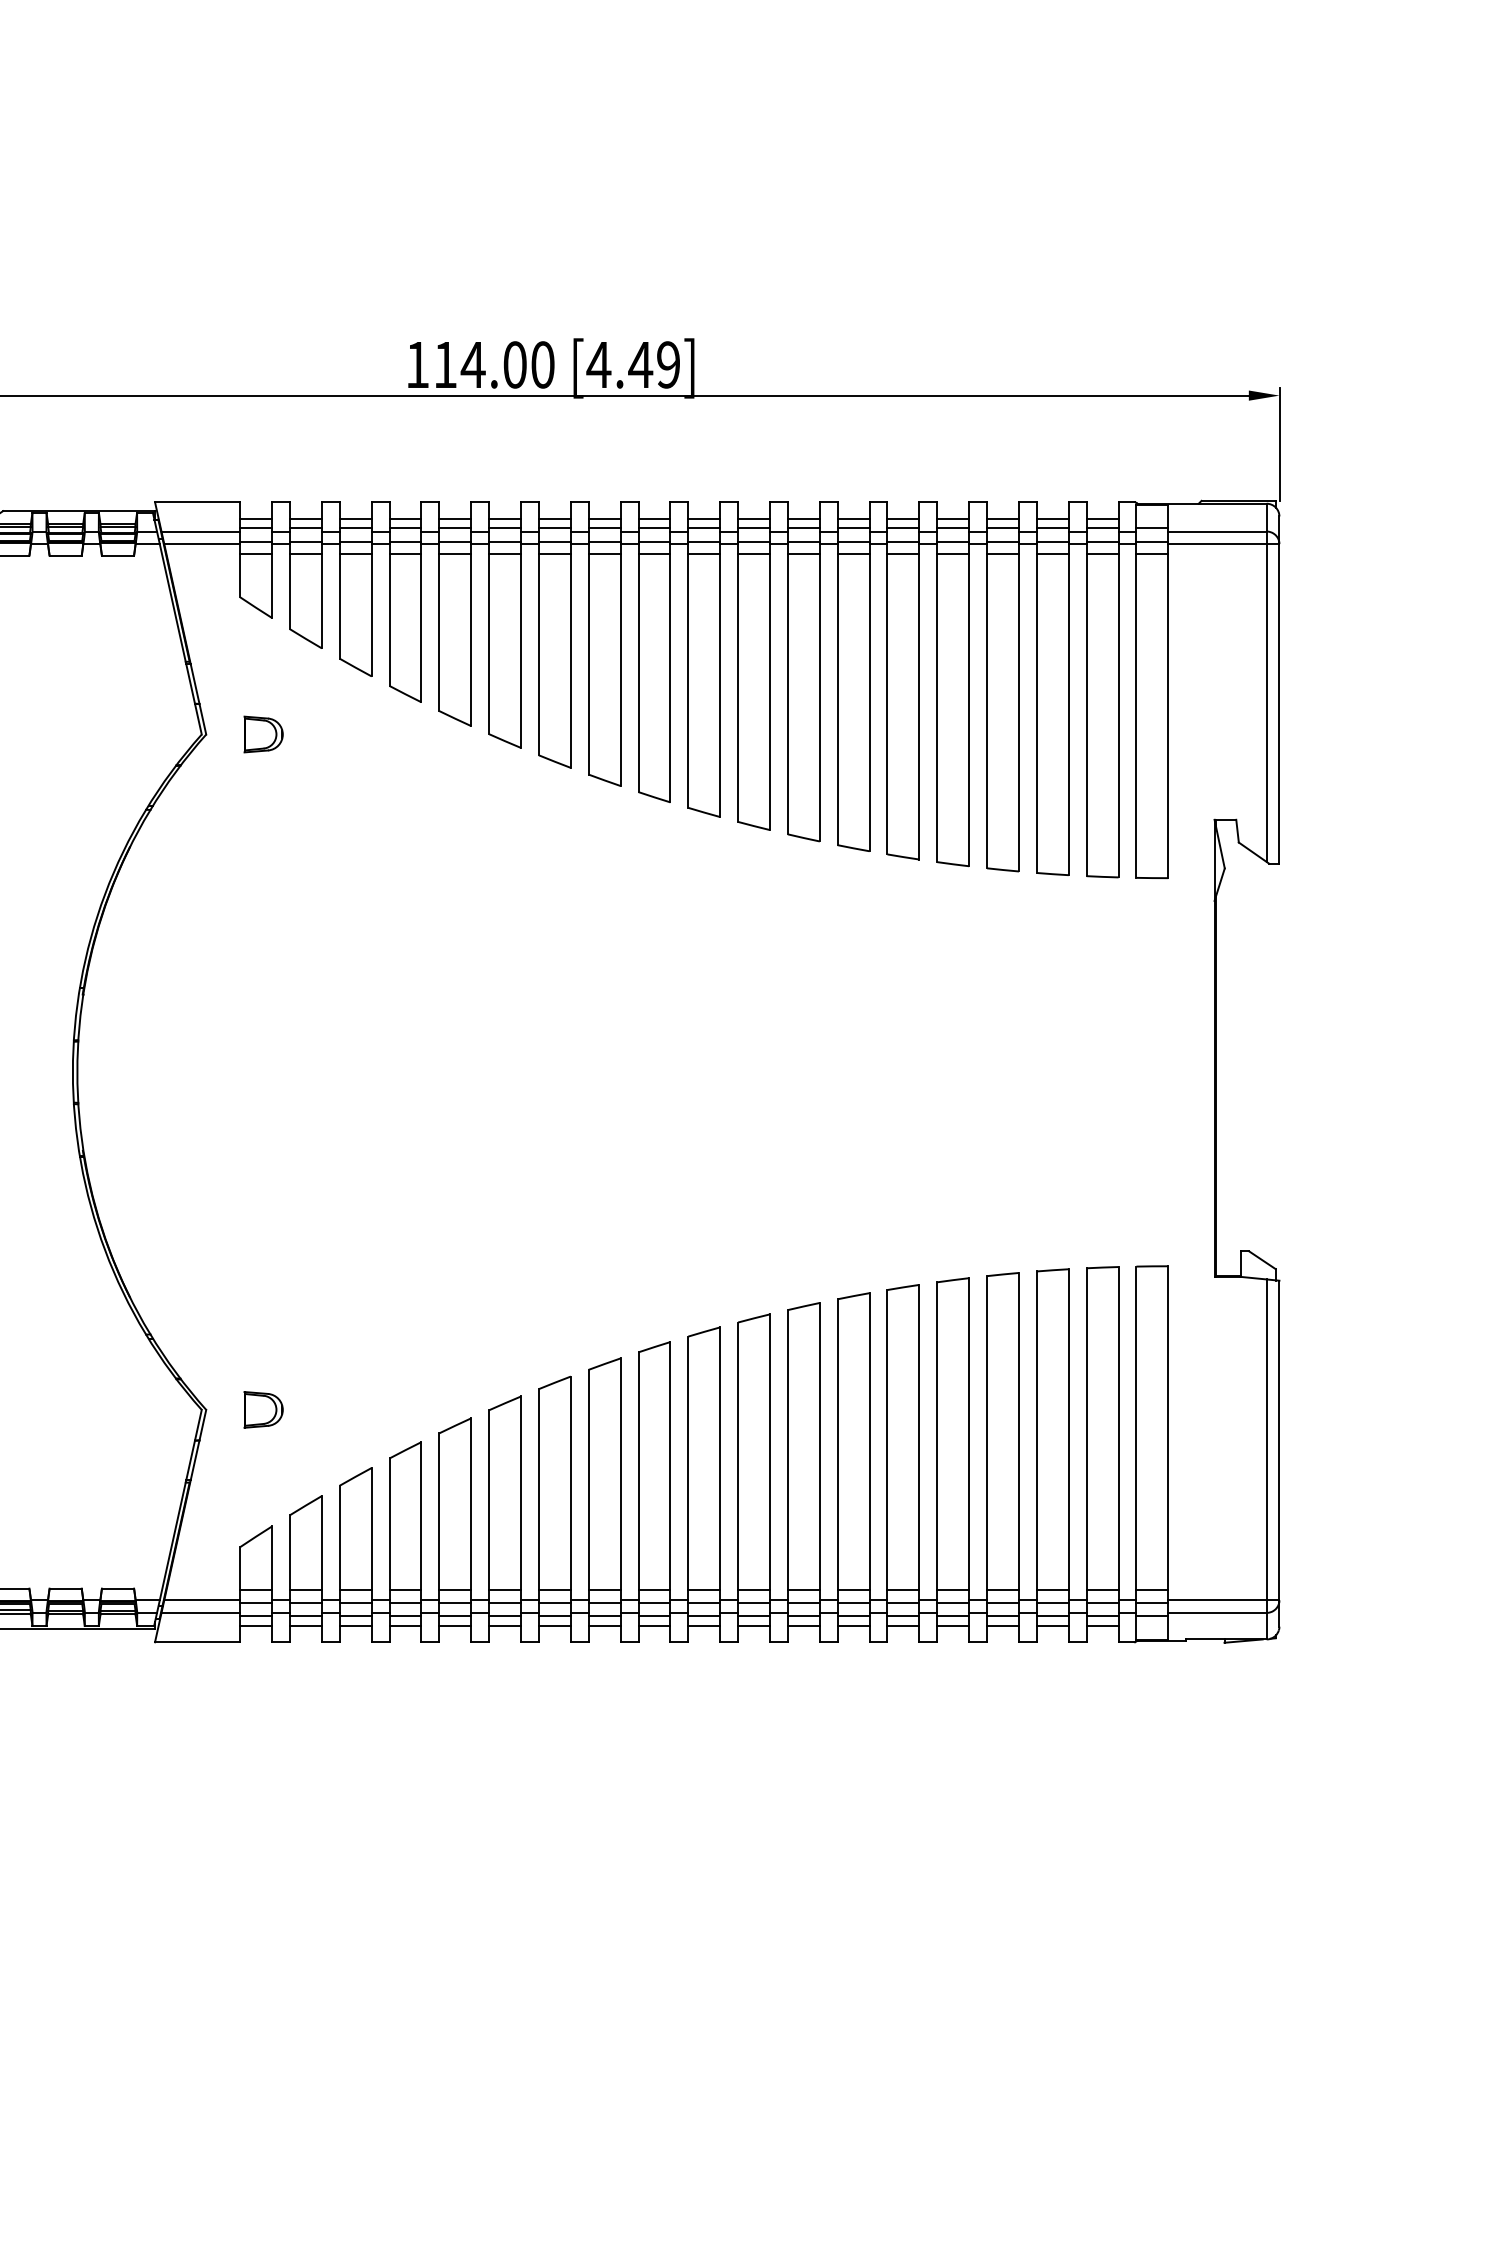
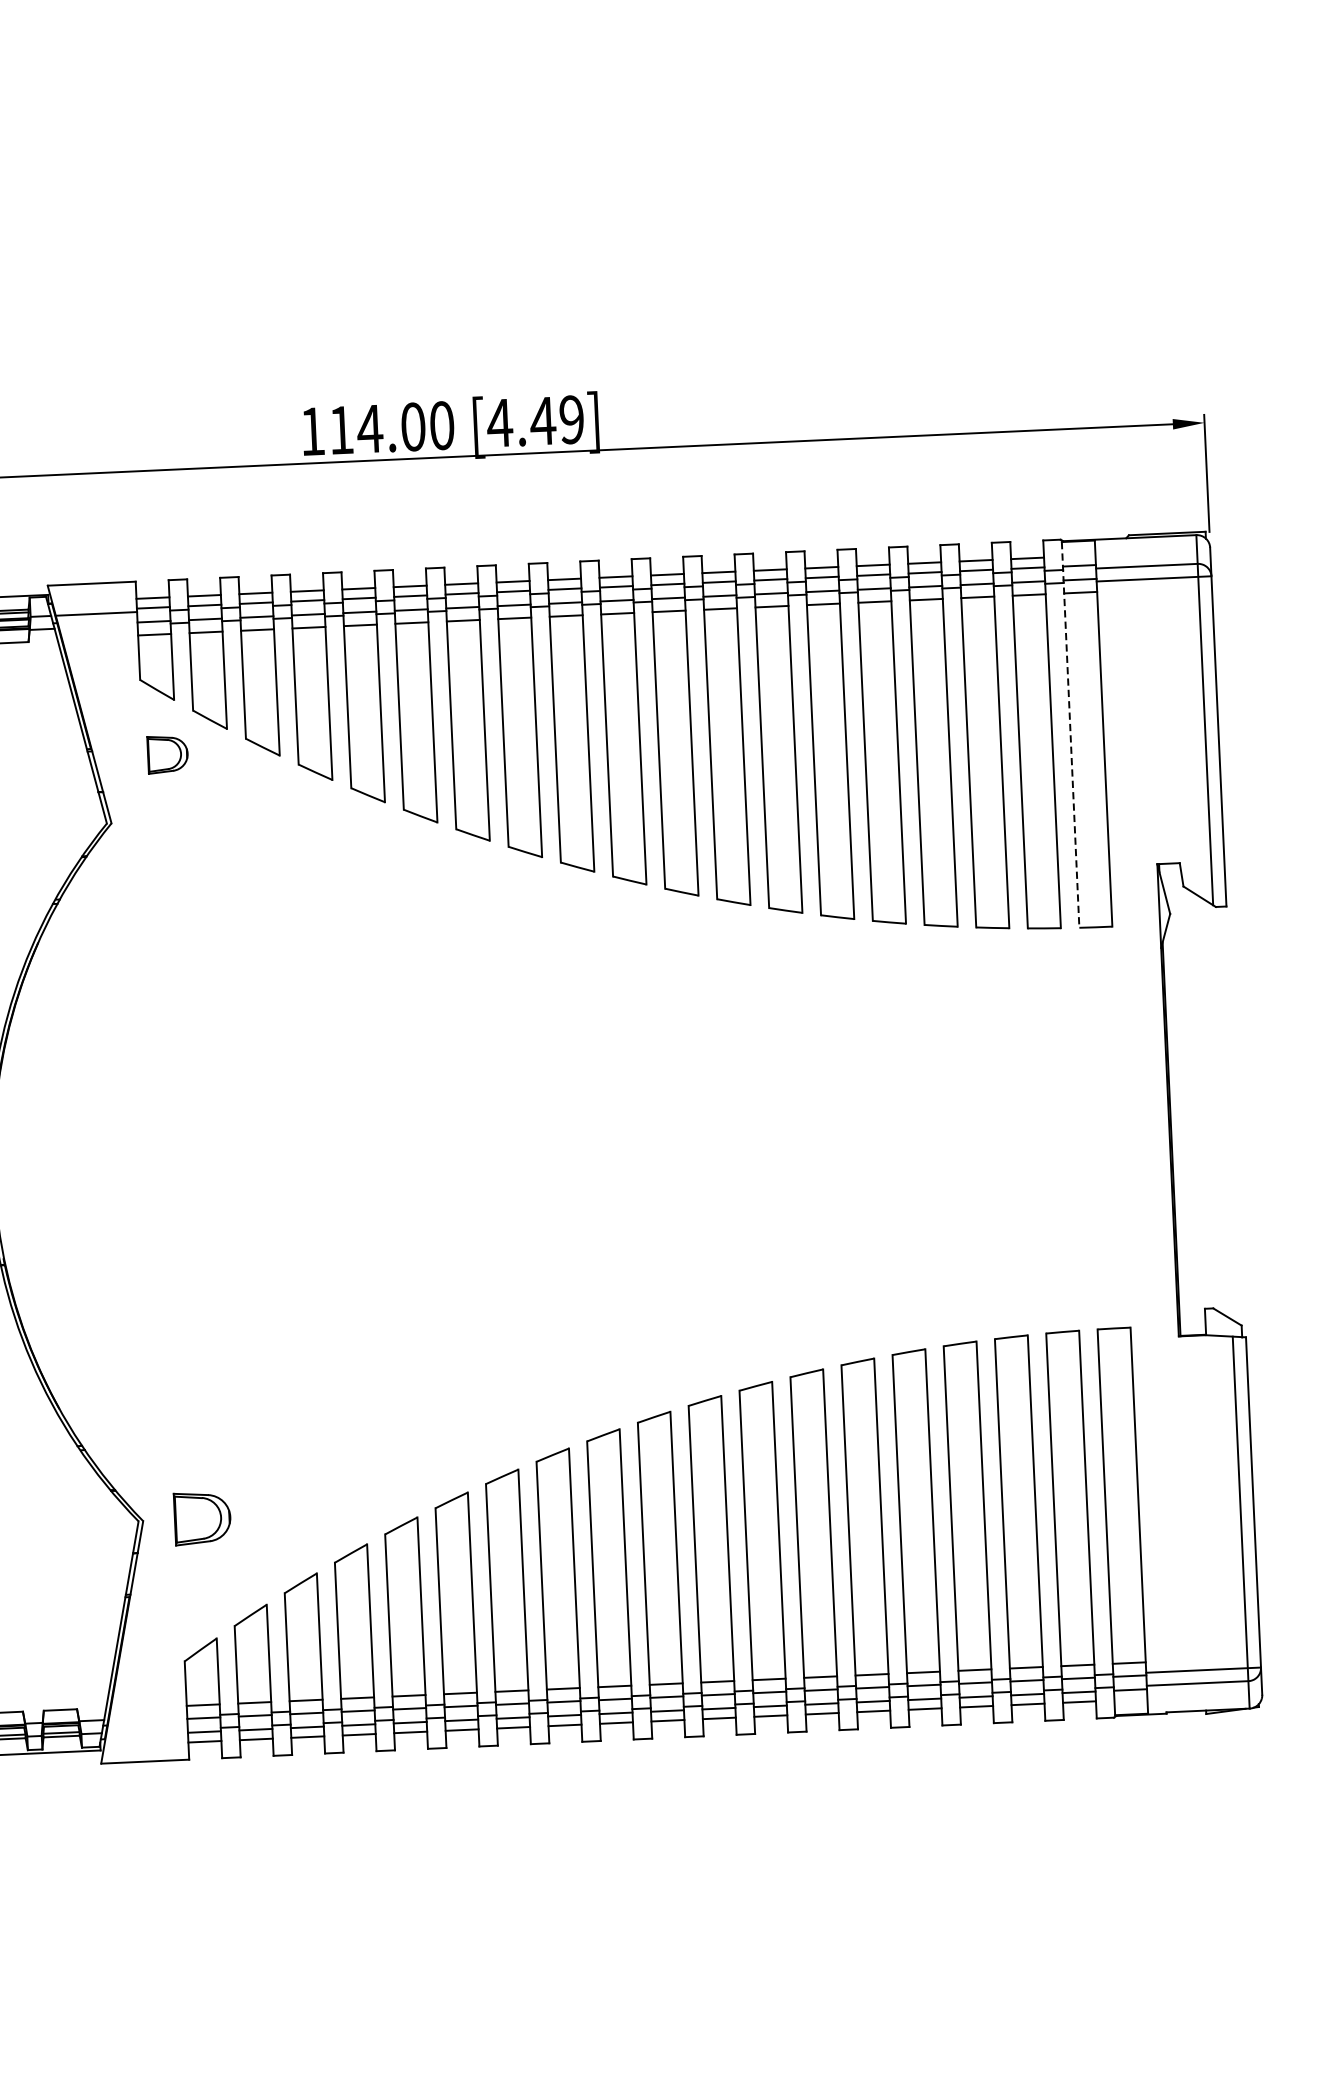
line: (202, 544) -> (98, 627), removed
line: (1136, 691) -> (1070, 735), solid -> dashed
part: (263, 734) -> (167, 754), moved
part: (263, 1409) -> (202, 1518), size x1.4
line: (202, 1600) -> (148, 1718), removed
line: (200, 1612) -> (146, 1730), removed

